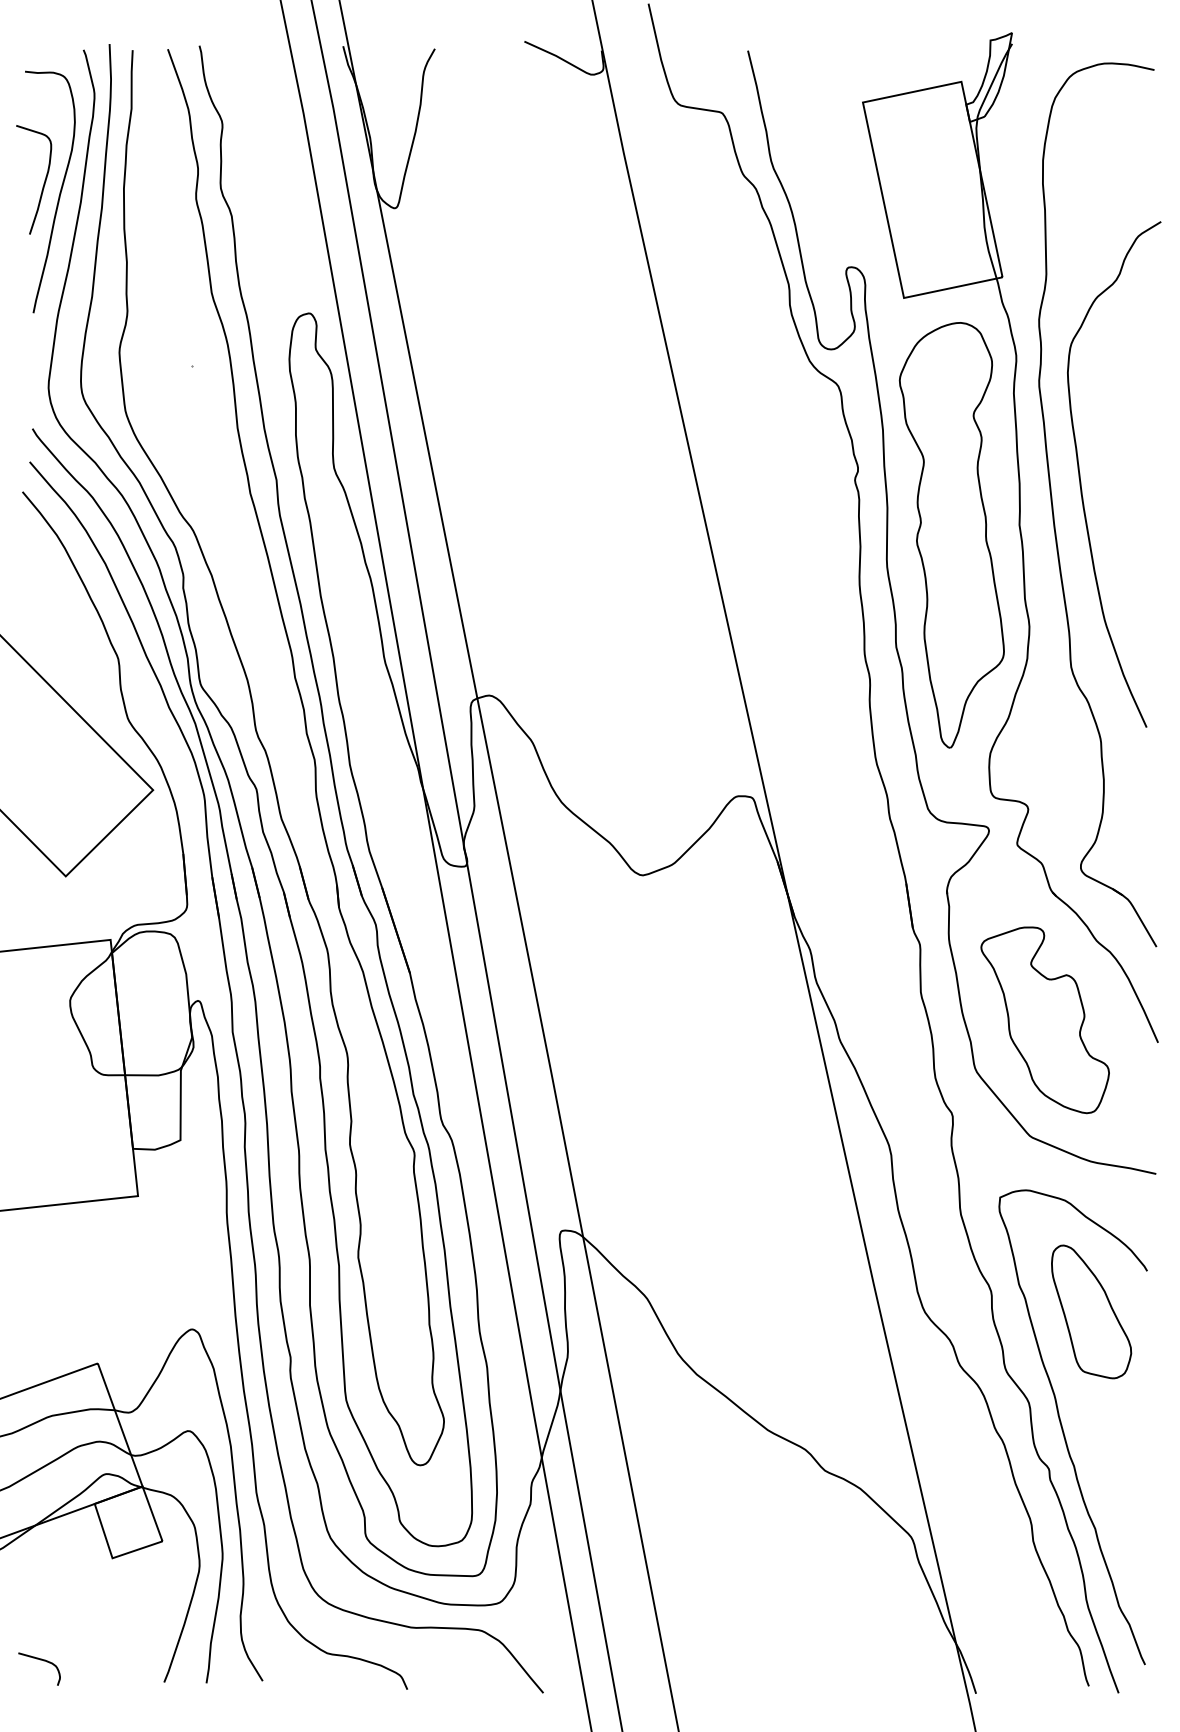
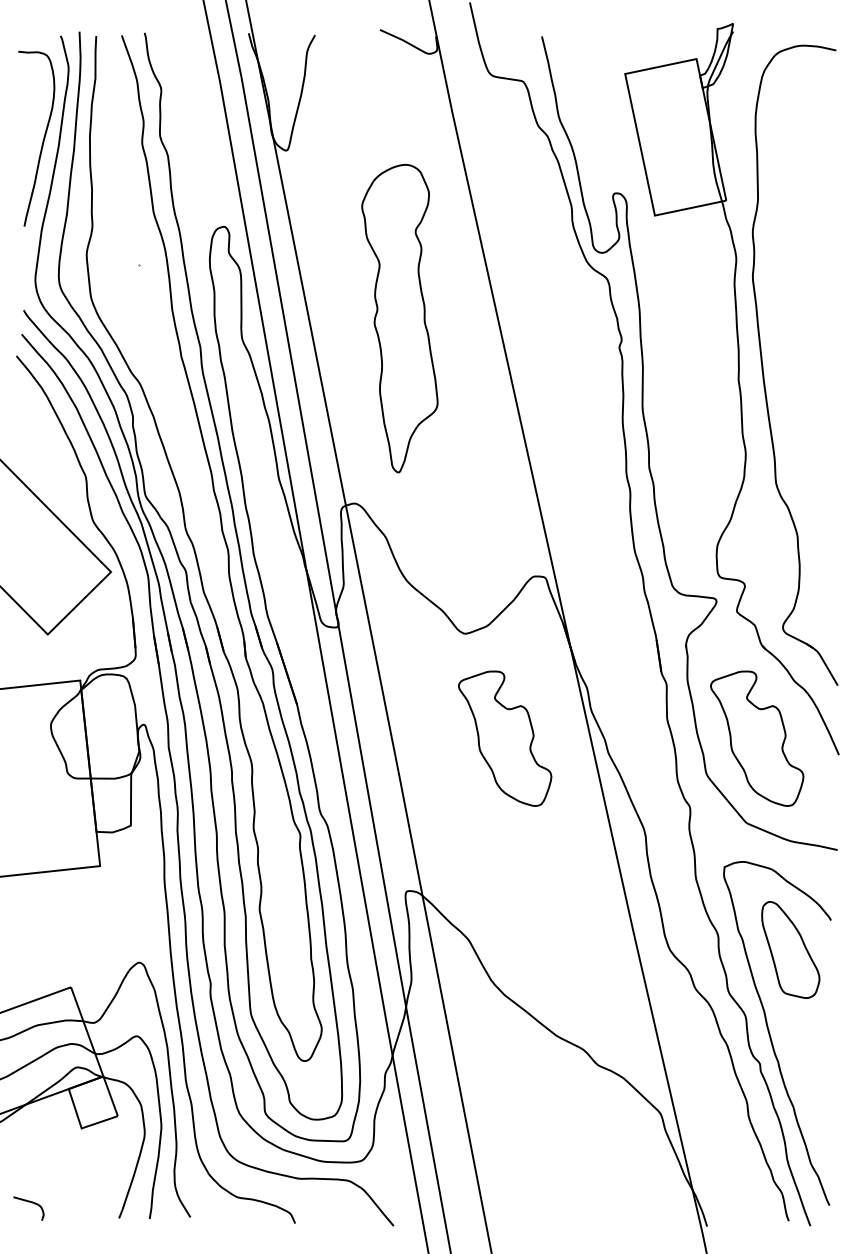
curve: (43, 183) -> (31, 132), removed
curve: (1081, 481) -> (783, 348), removed
part: (951, 535) -> (399, 318), moved
part: (696, 1020) -> (504, 738), added

